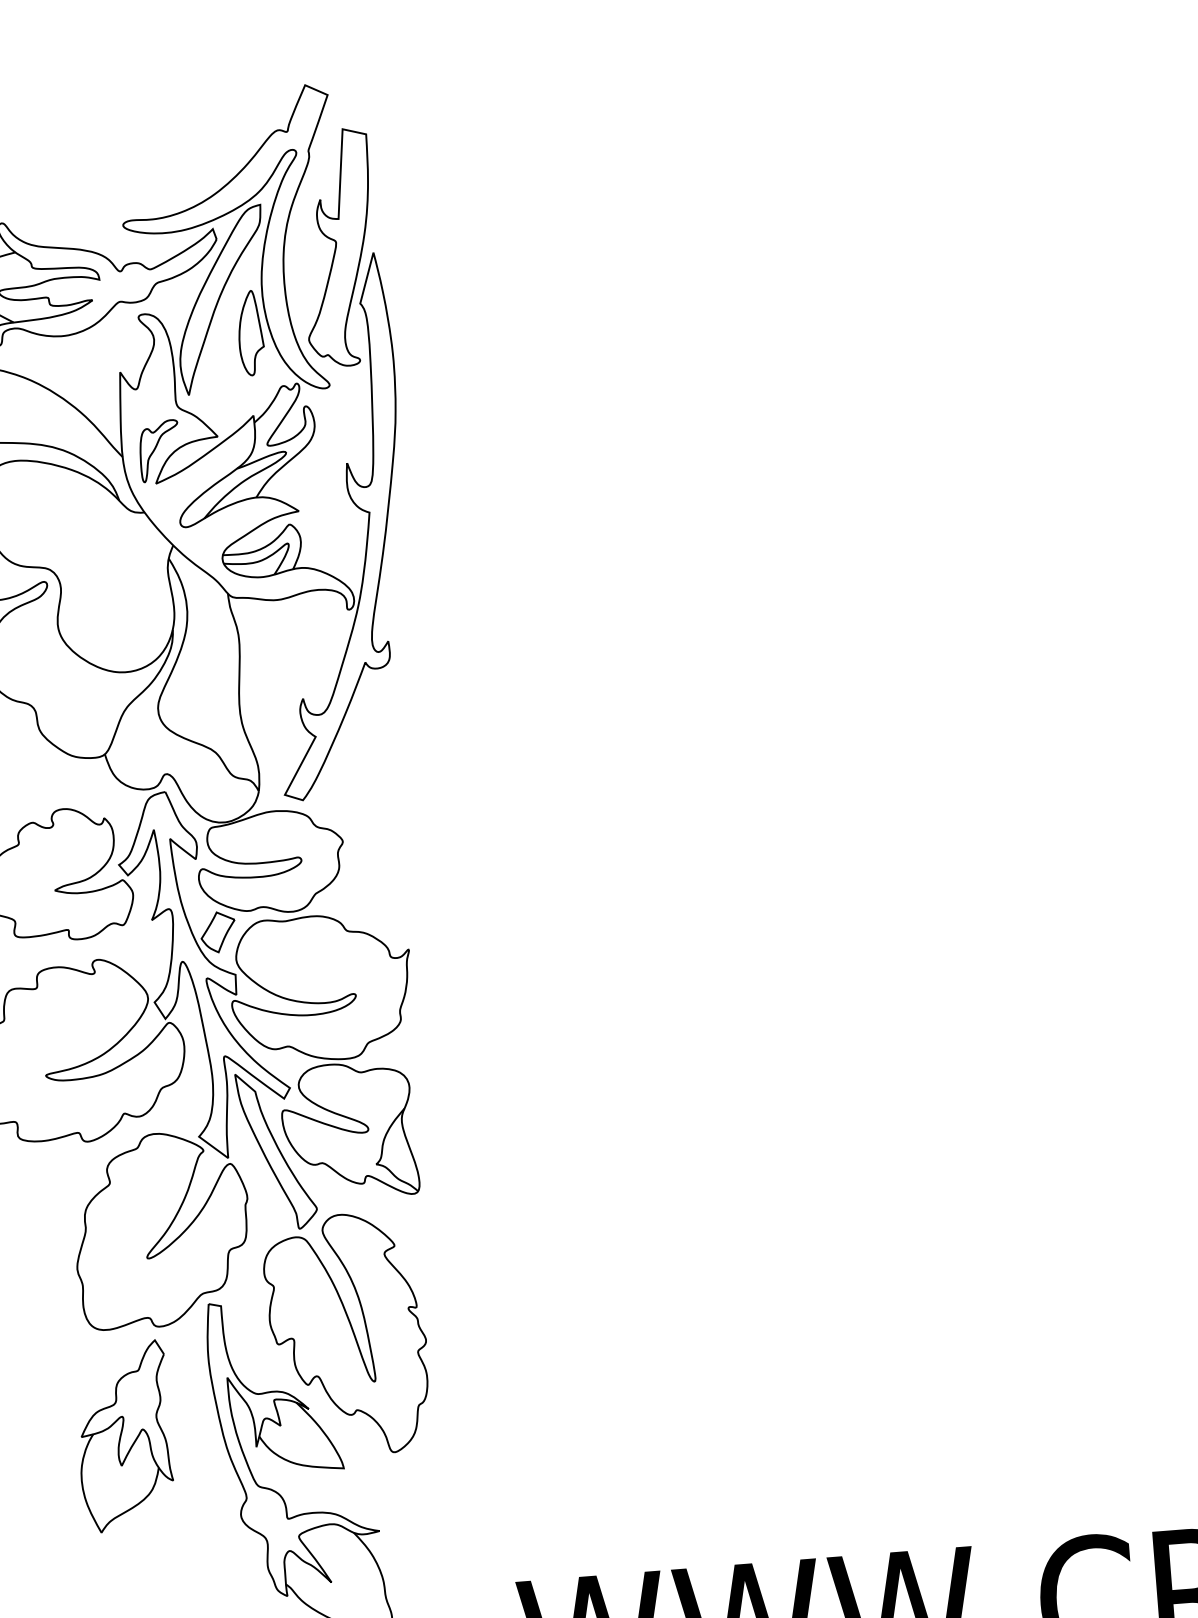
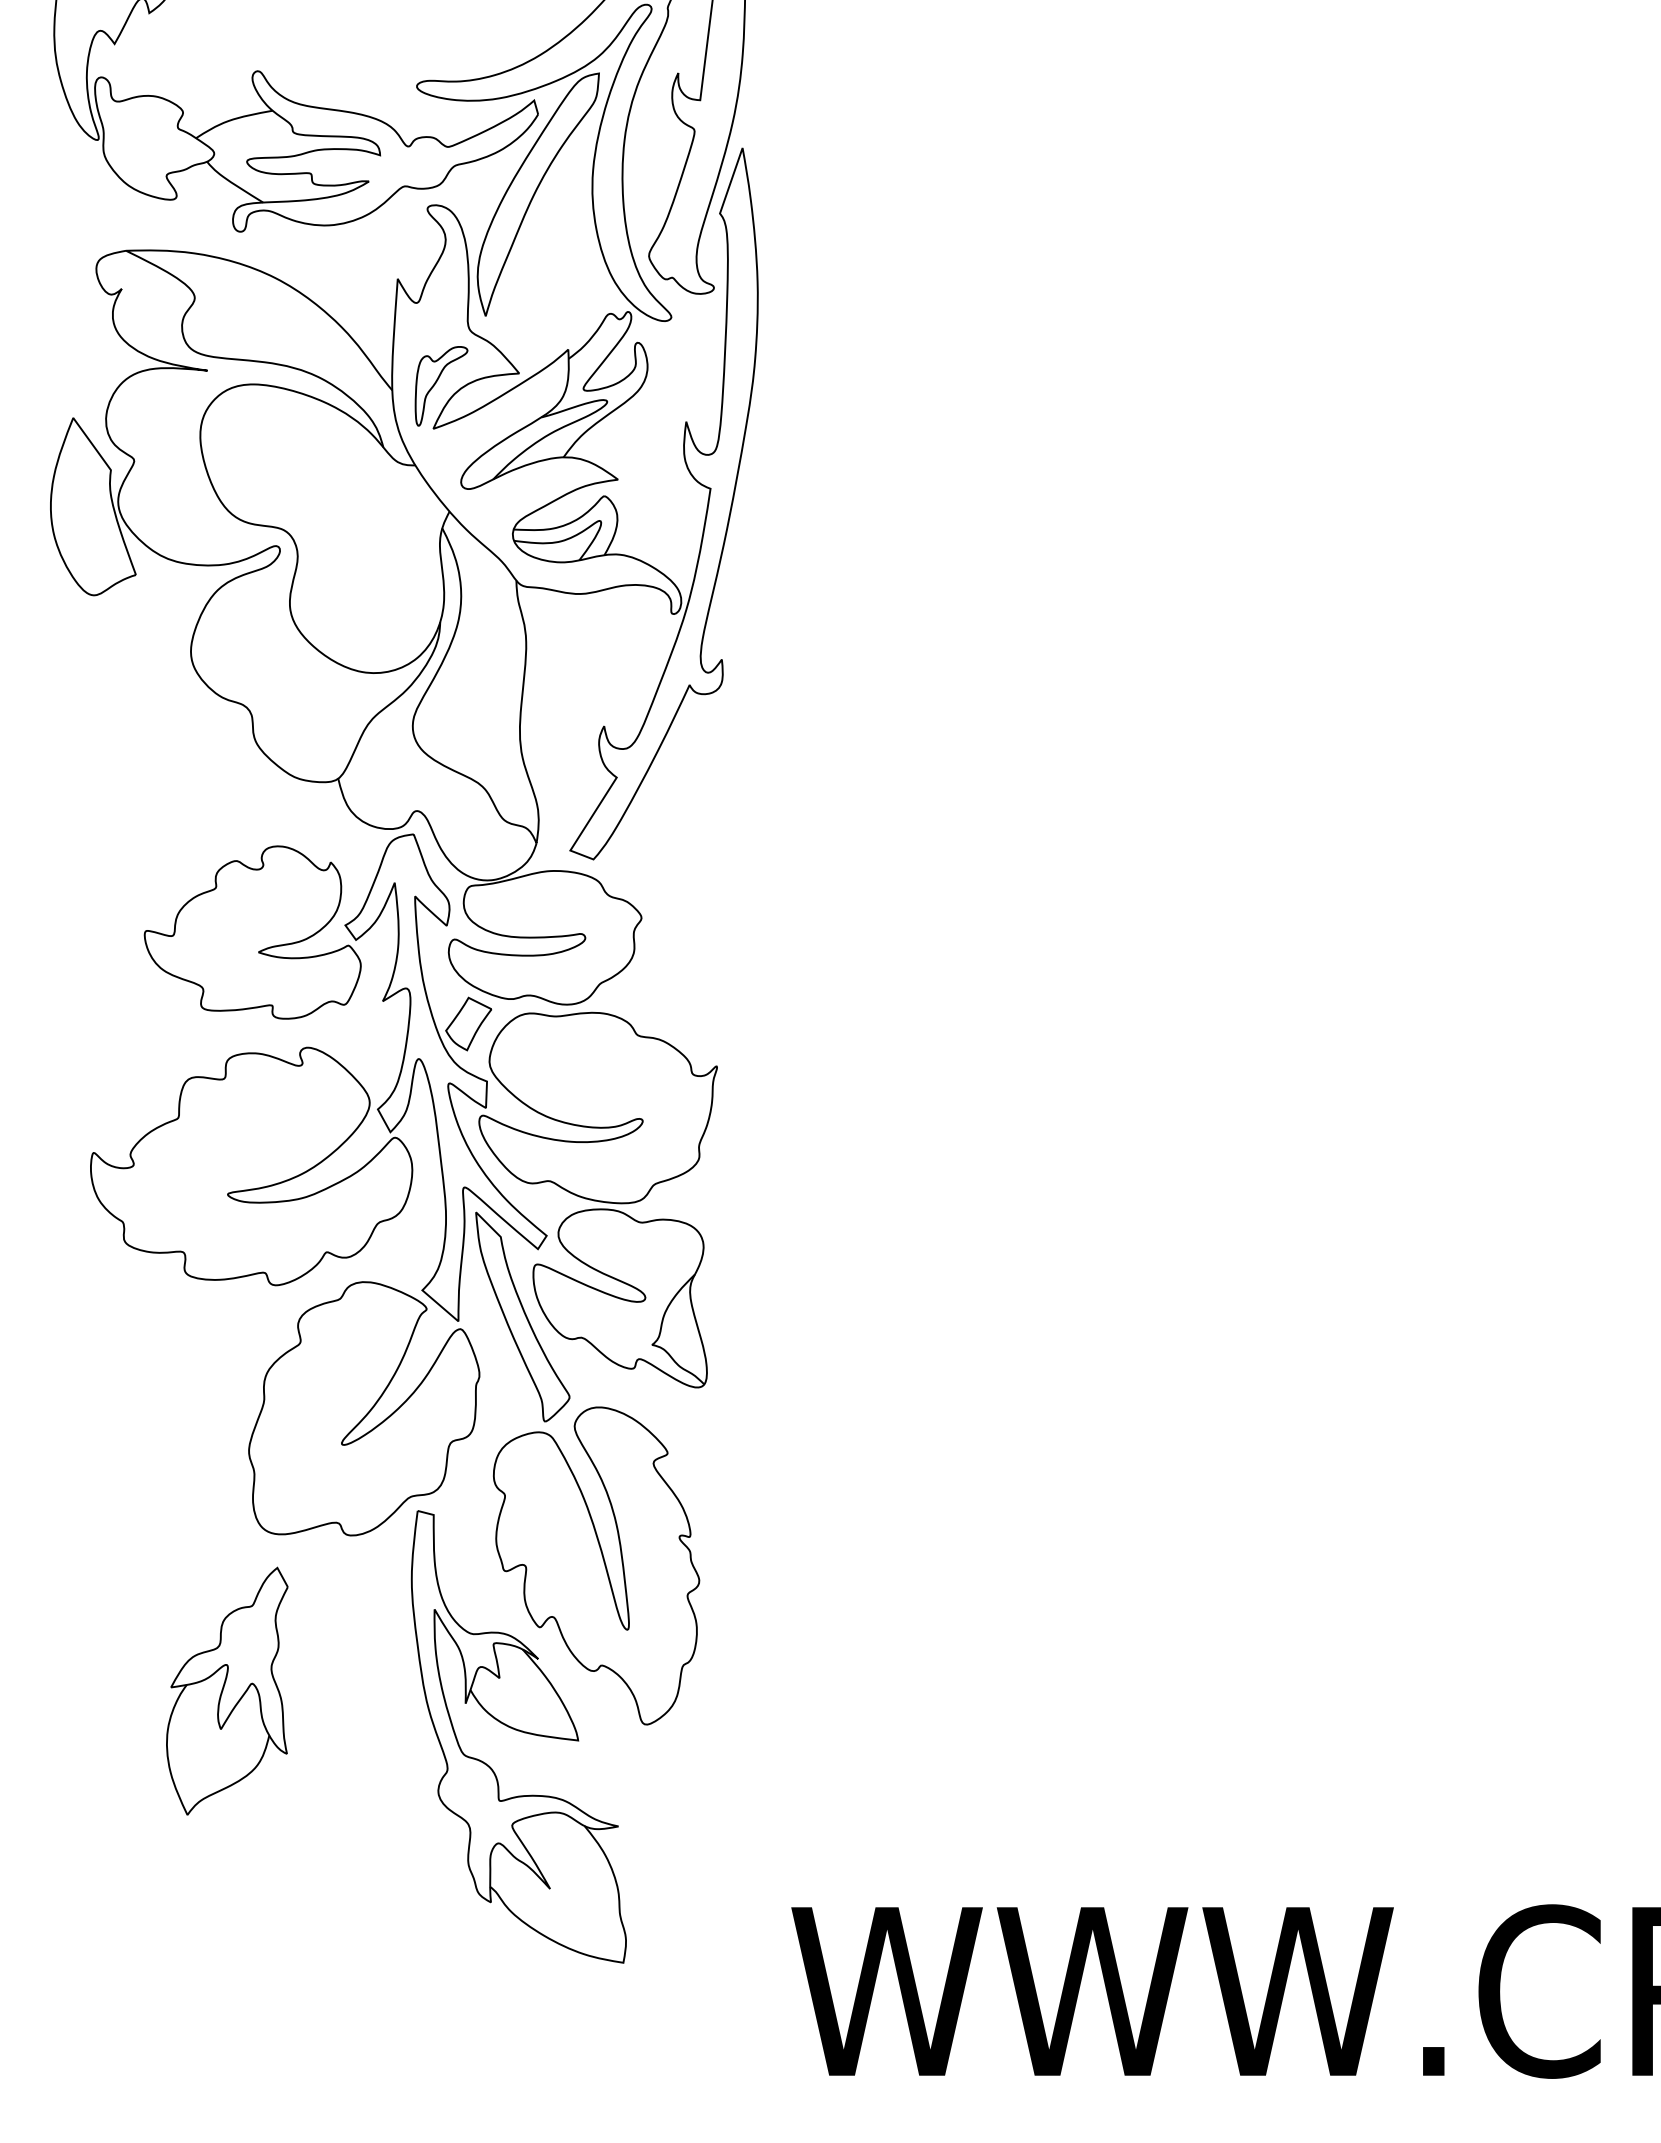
part: (250, 332) -> (572, 240), removed
part: (124, 1436) -> (227, 1690), moved

